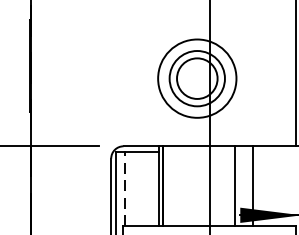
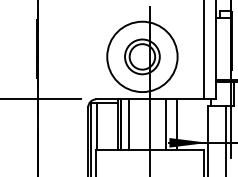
circle: (197, 78) -> (142, 56), size x1.43
line: (175, 186) -> (128, 124), added
line: (125, 189) -> (97, 126), dashed -> solid

